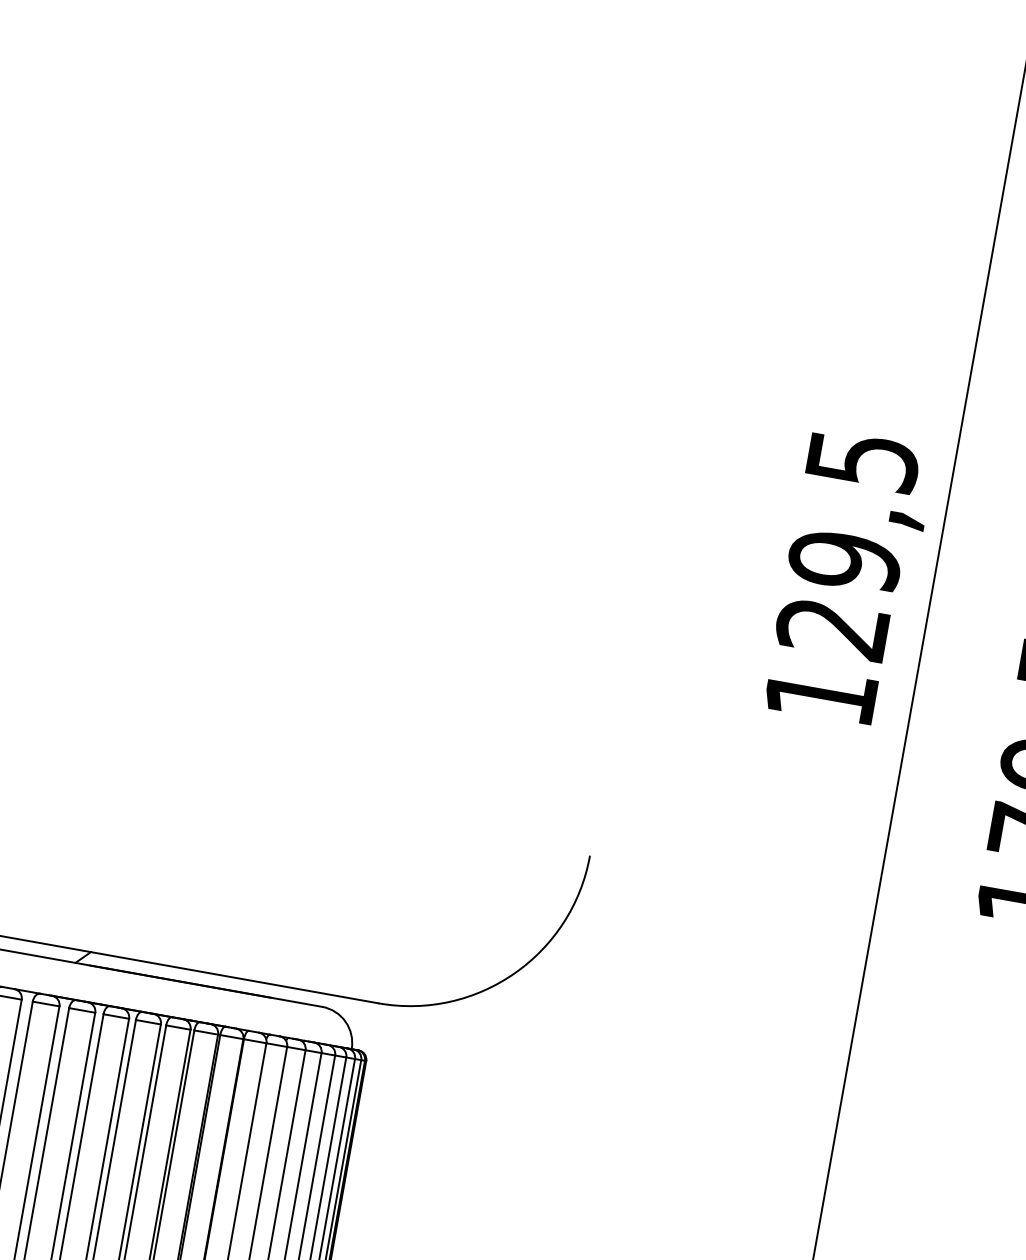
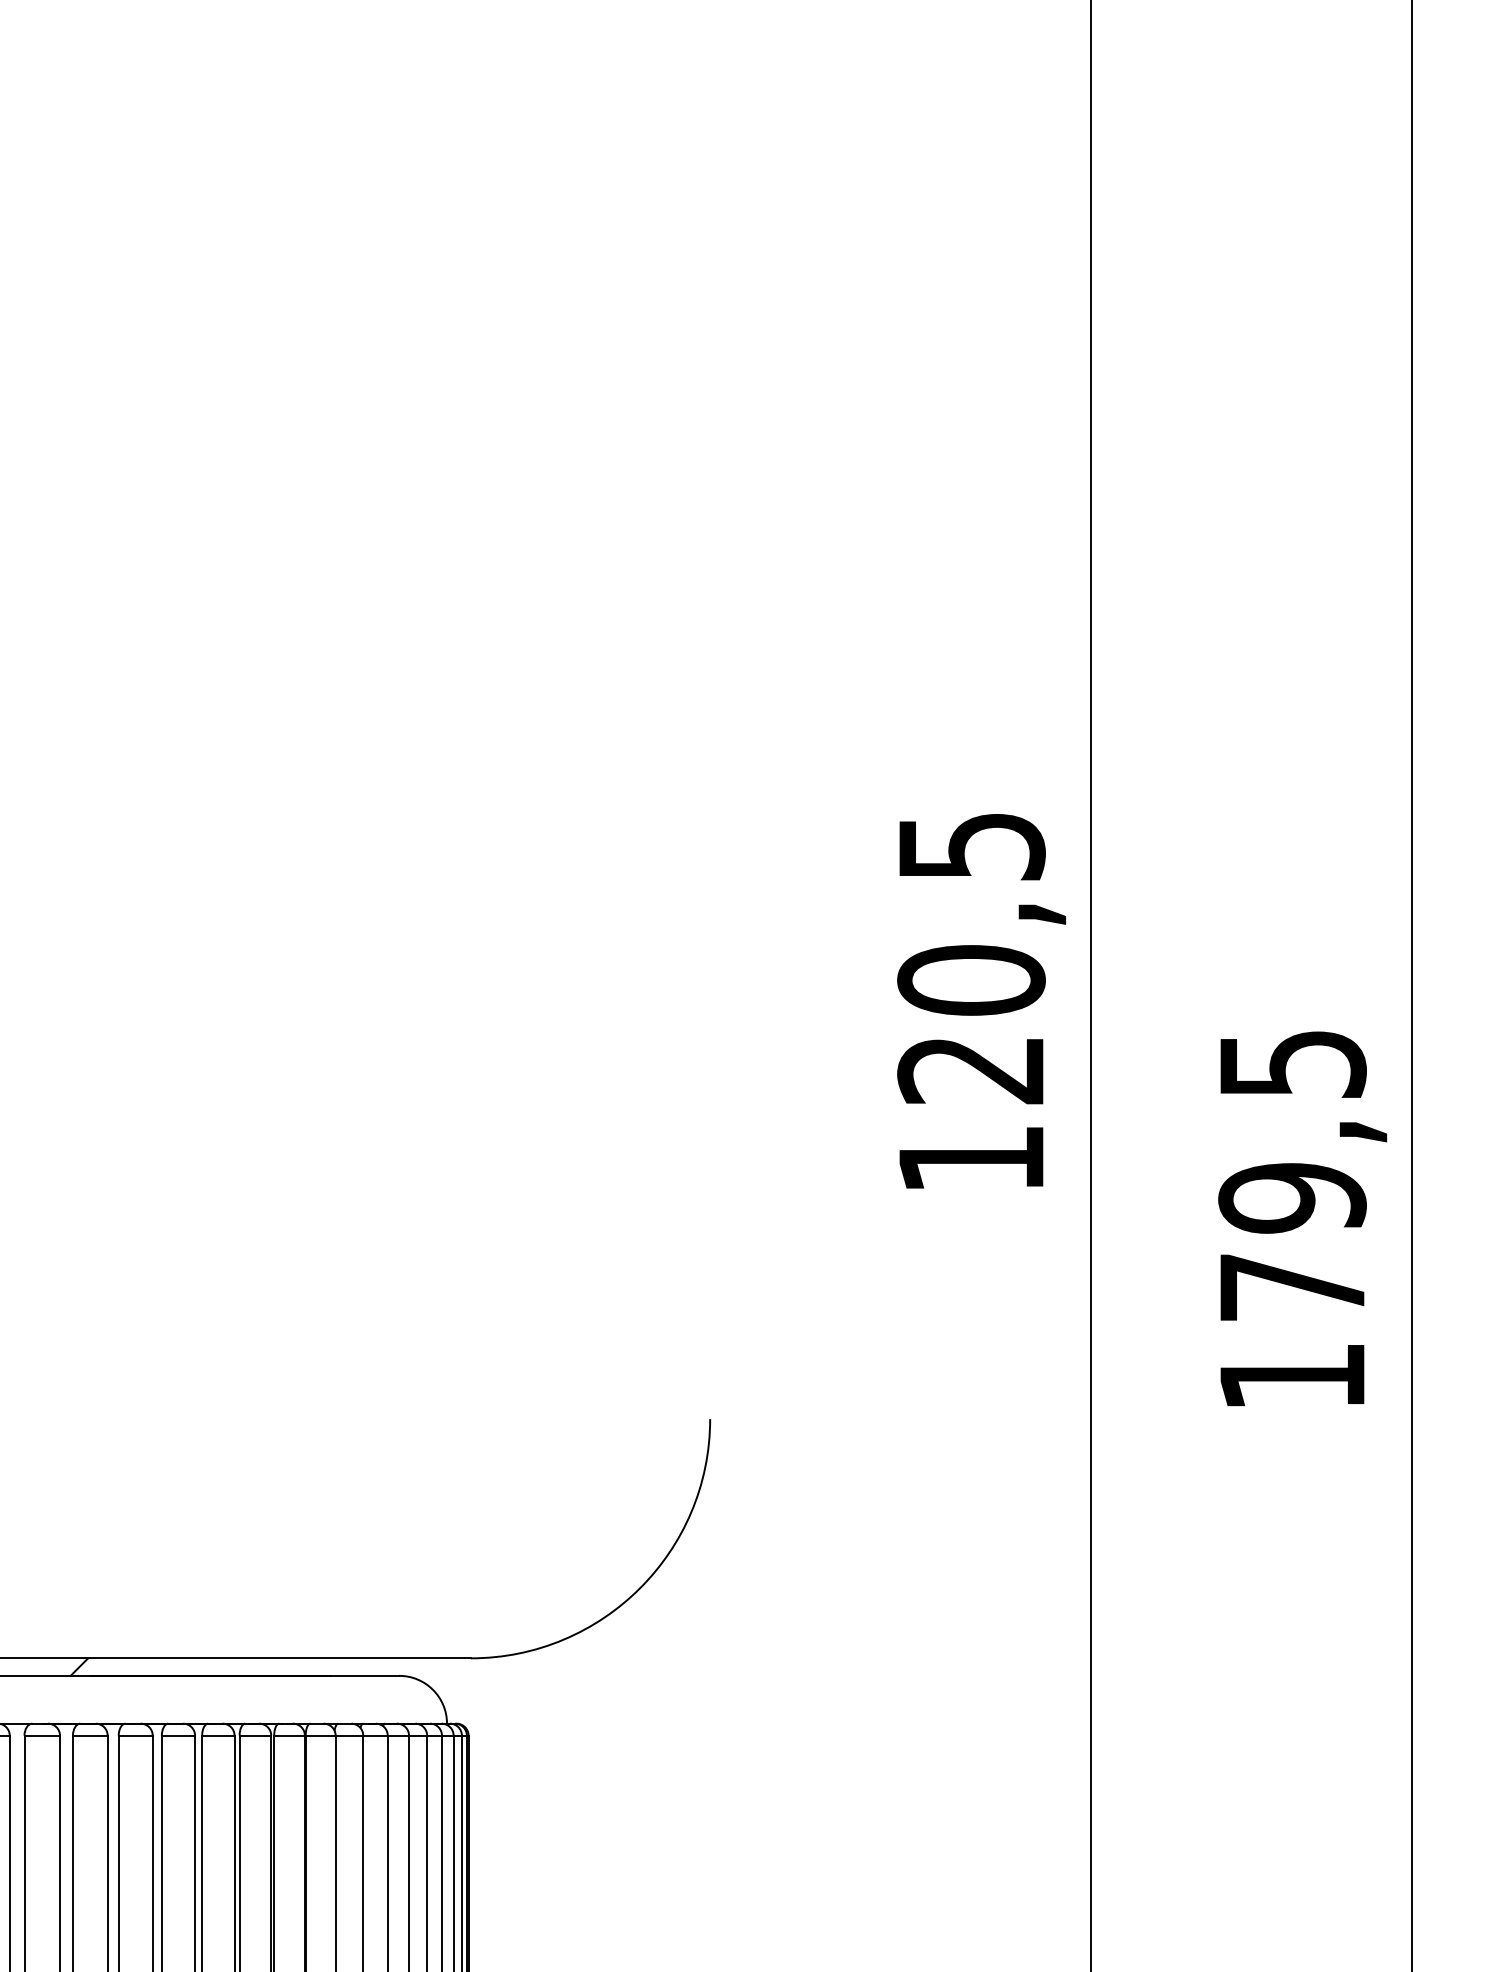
text: (844, 561) -> (971, 980), 129,5 -> 120,5

